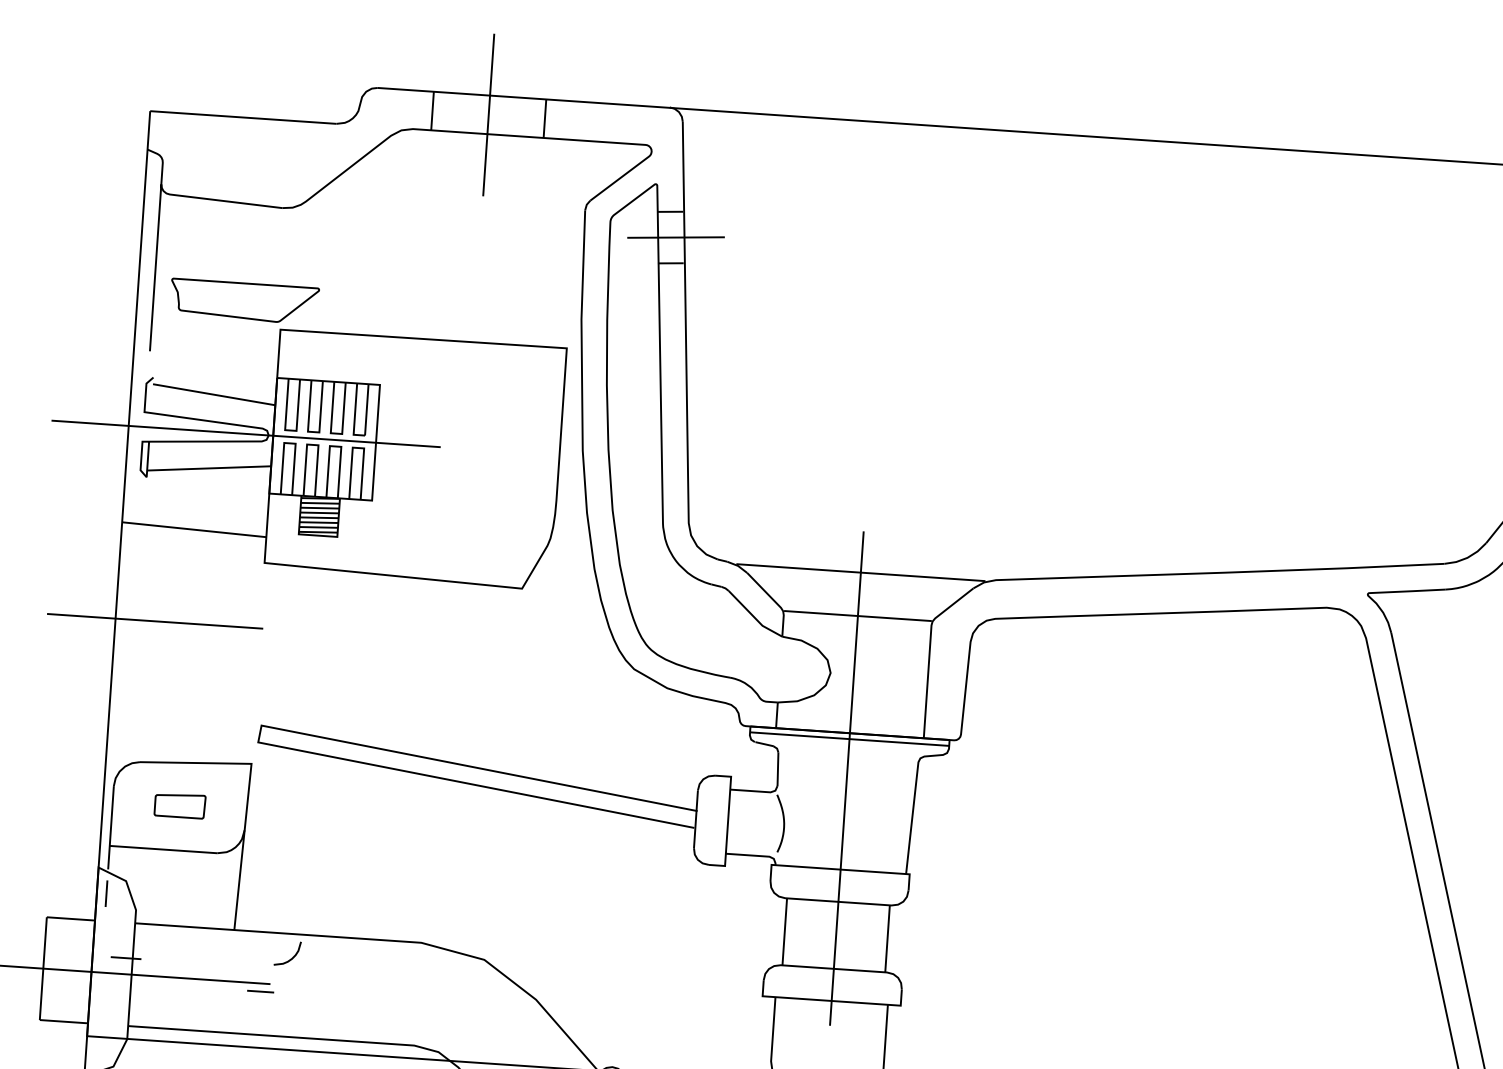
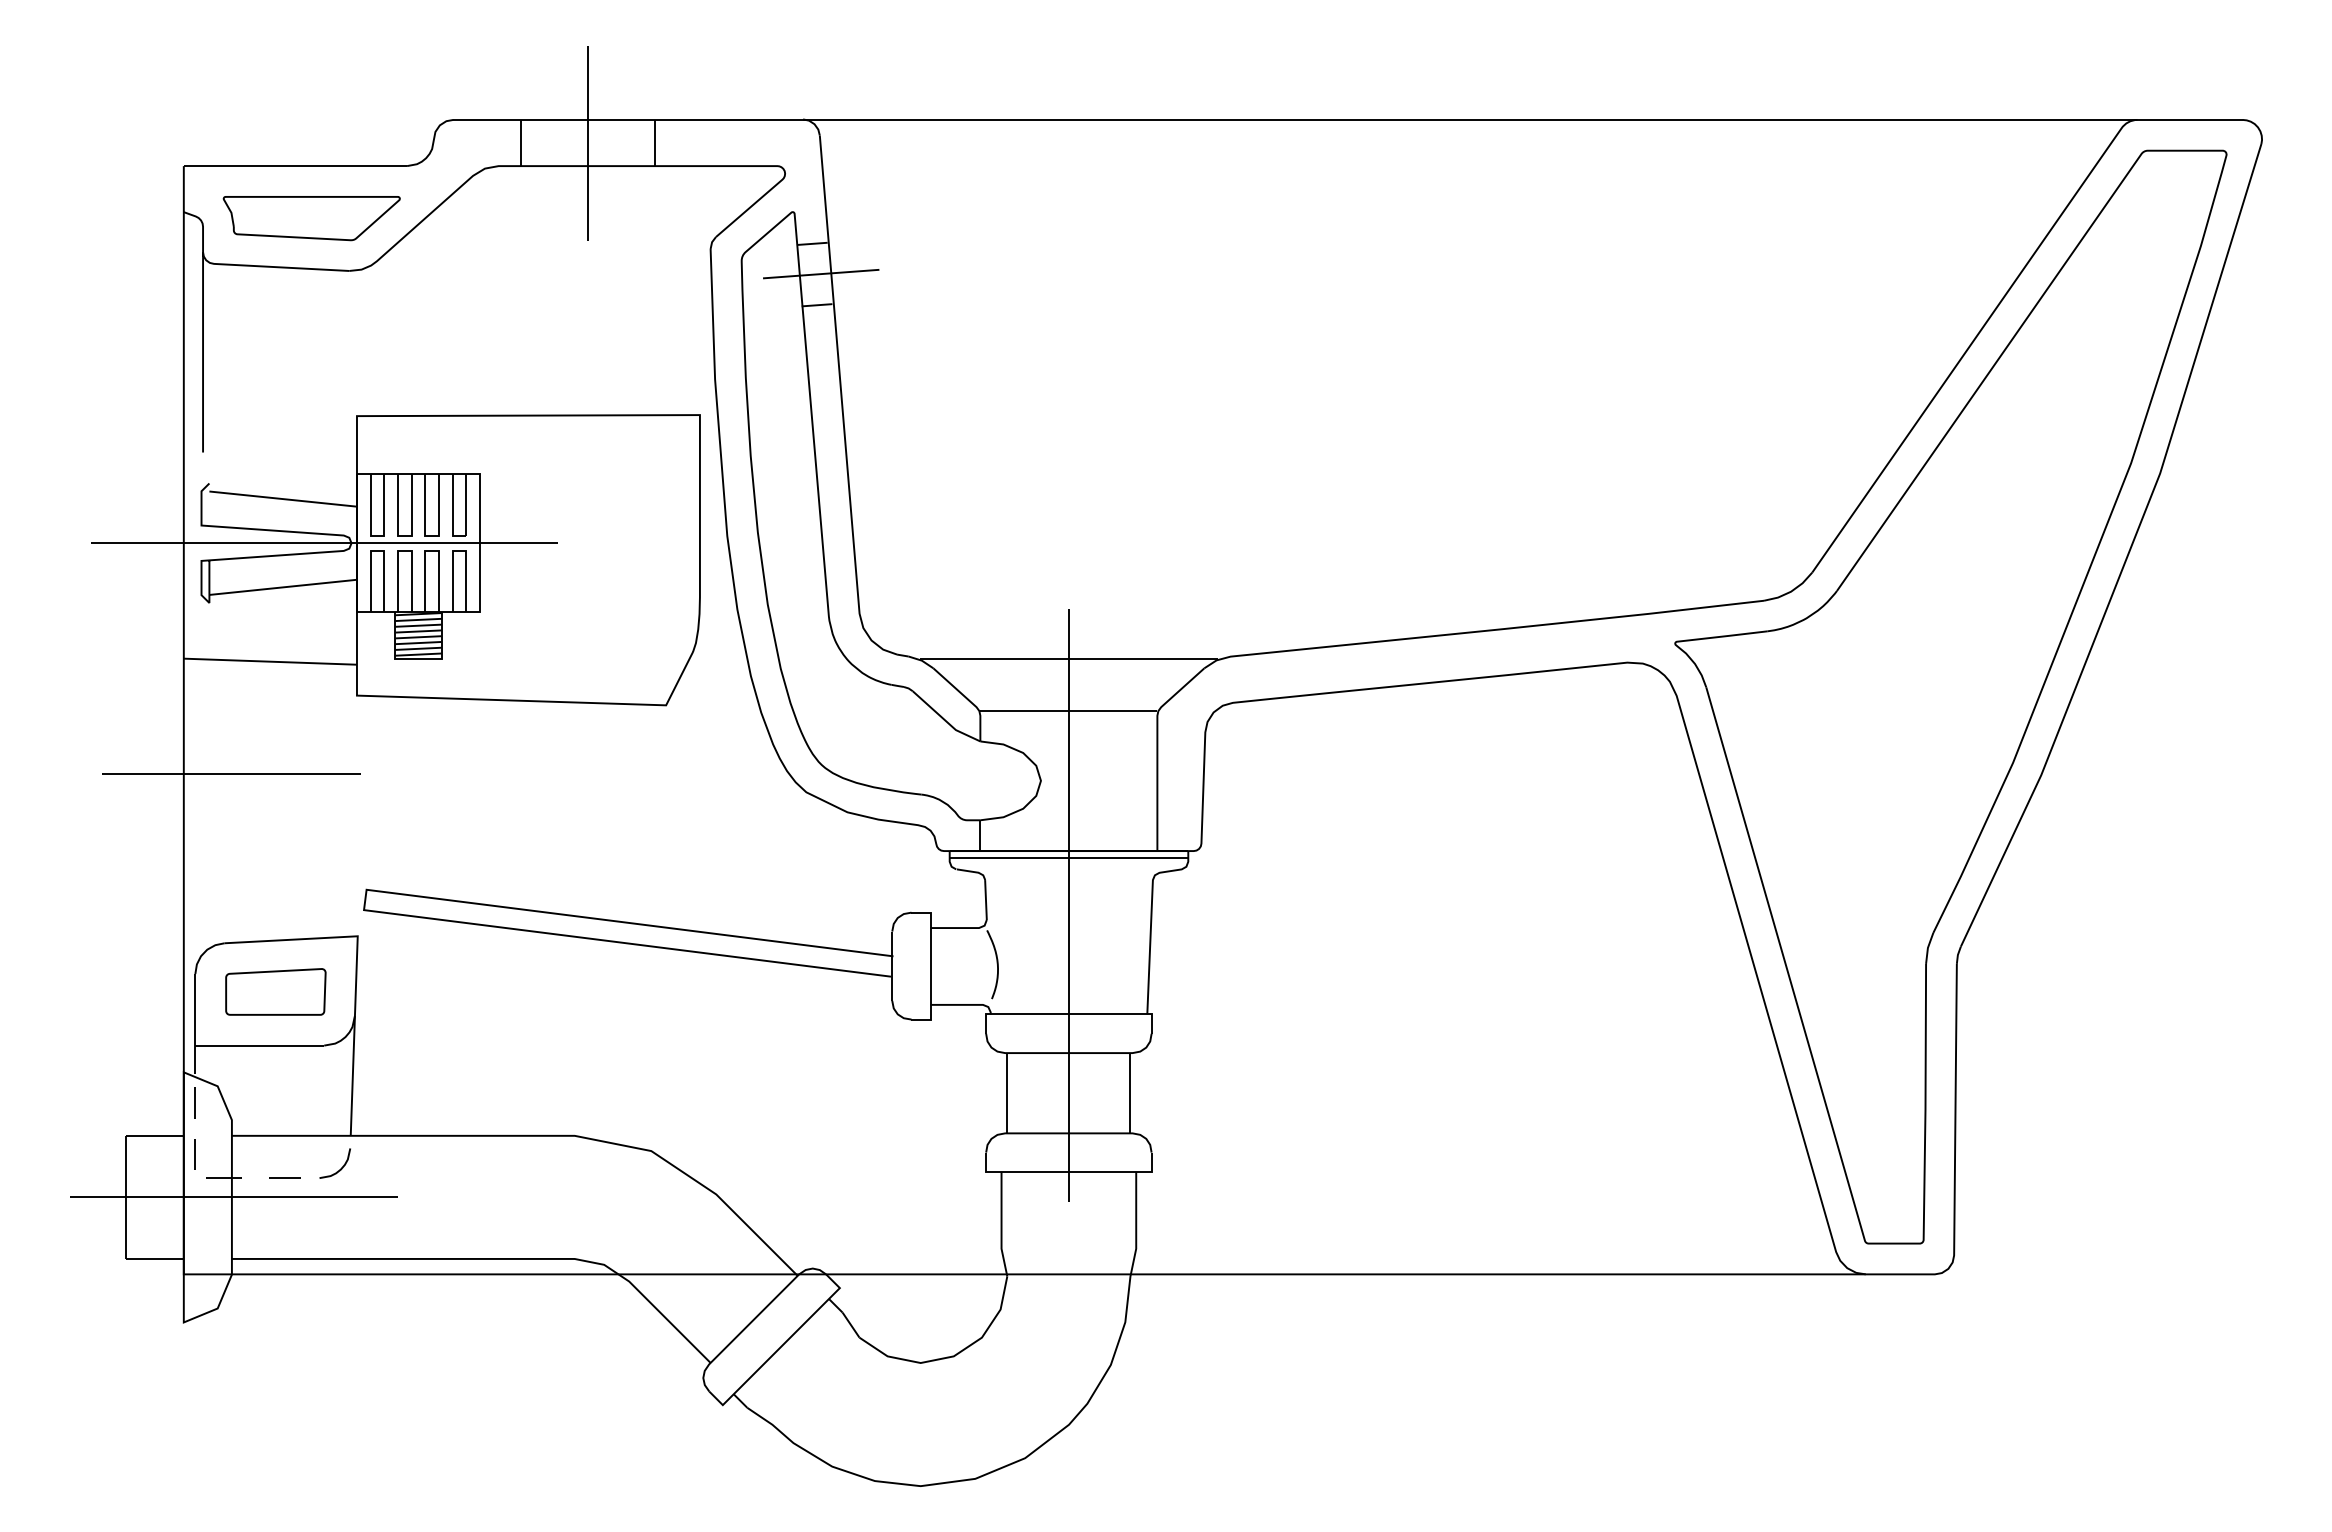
part: (244, 301) -> (311, 218), moved
part: (179, 805) -> (275, 991), size x1.67
line: (102, 936) -> (194, 1154), added
curve: (291, 958) -> (340, 1168), moved
line: (260, 991) -> (284, 1177), moved

